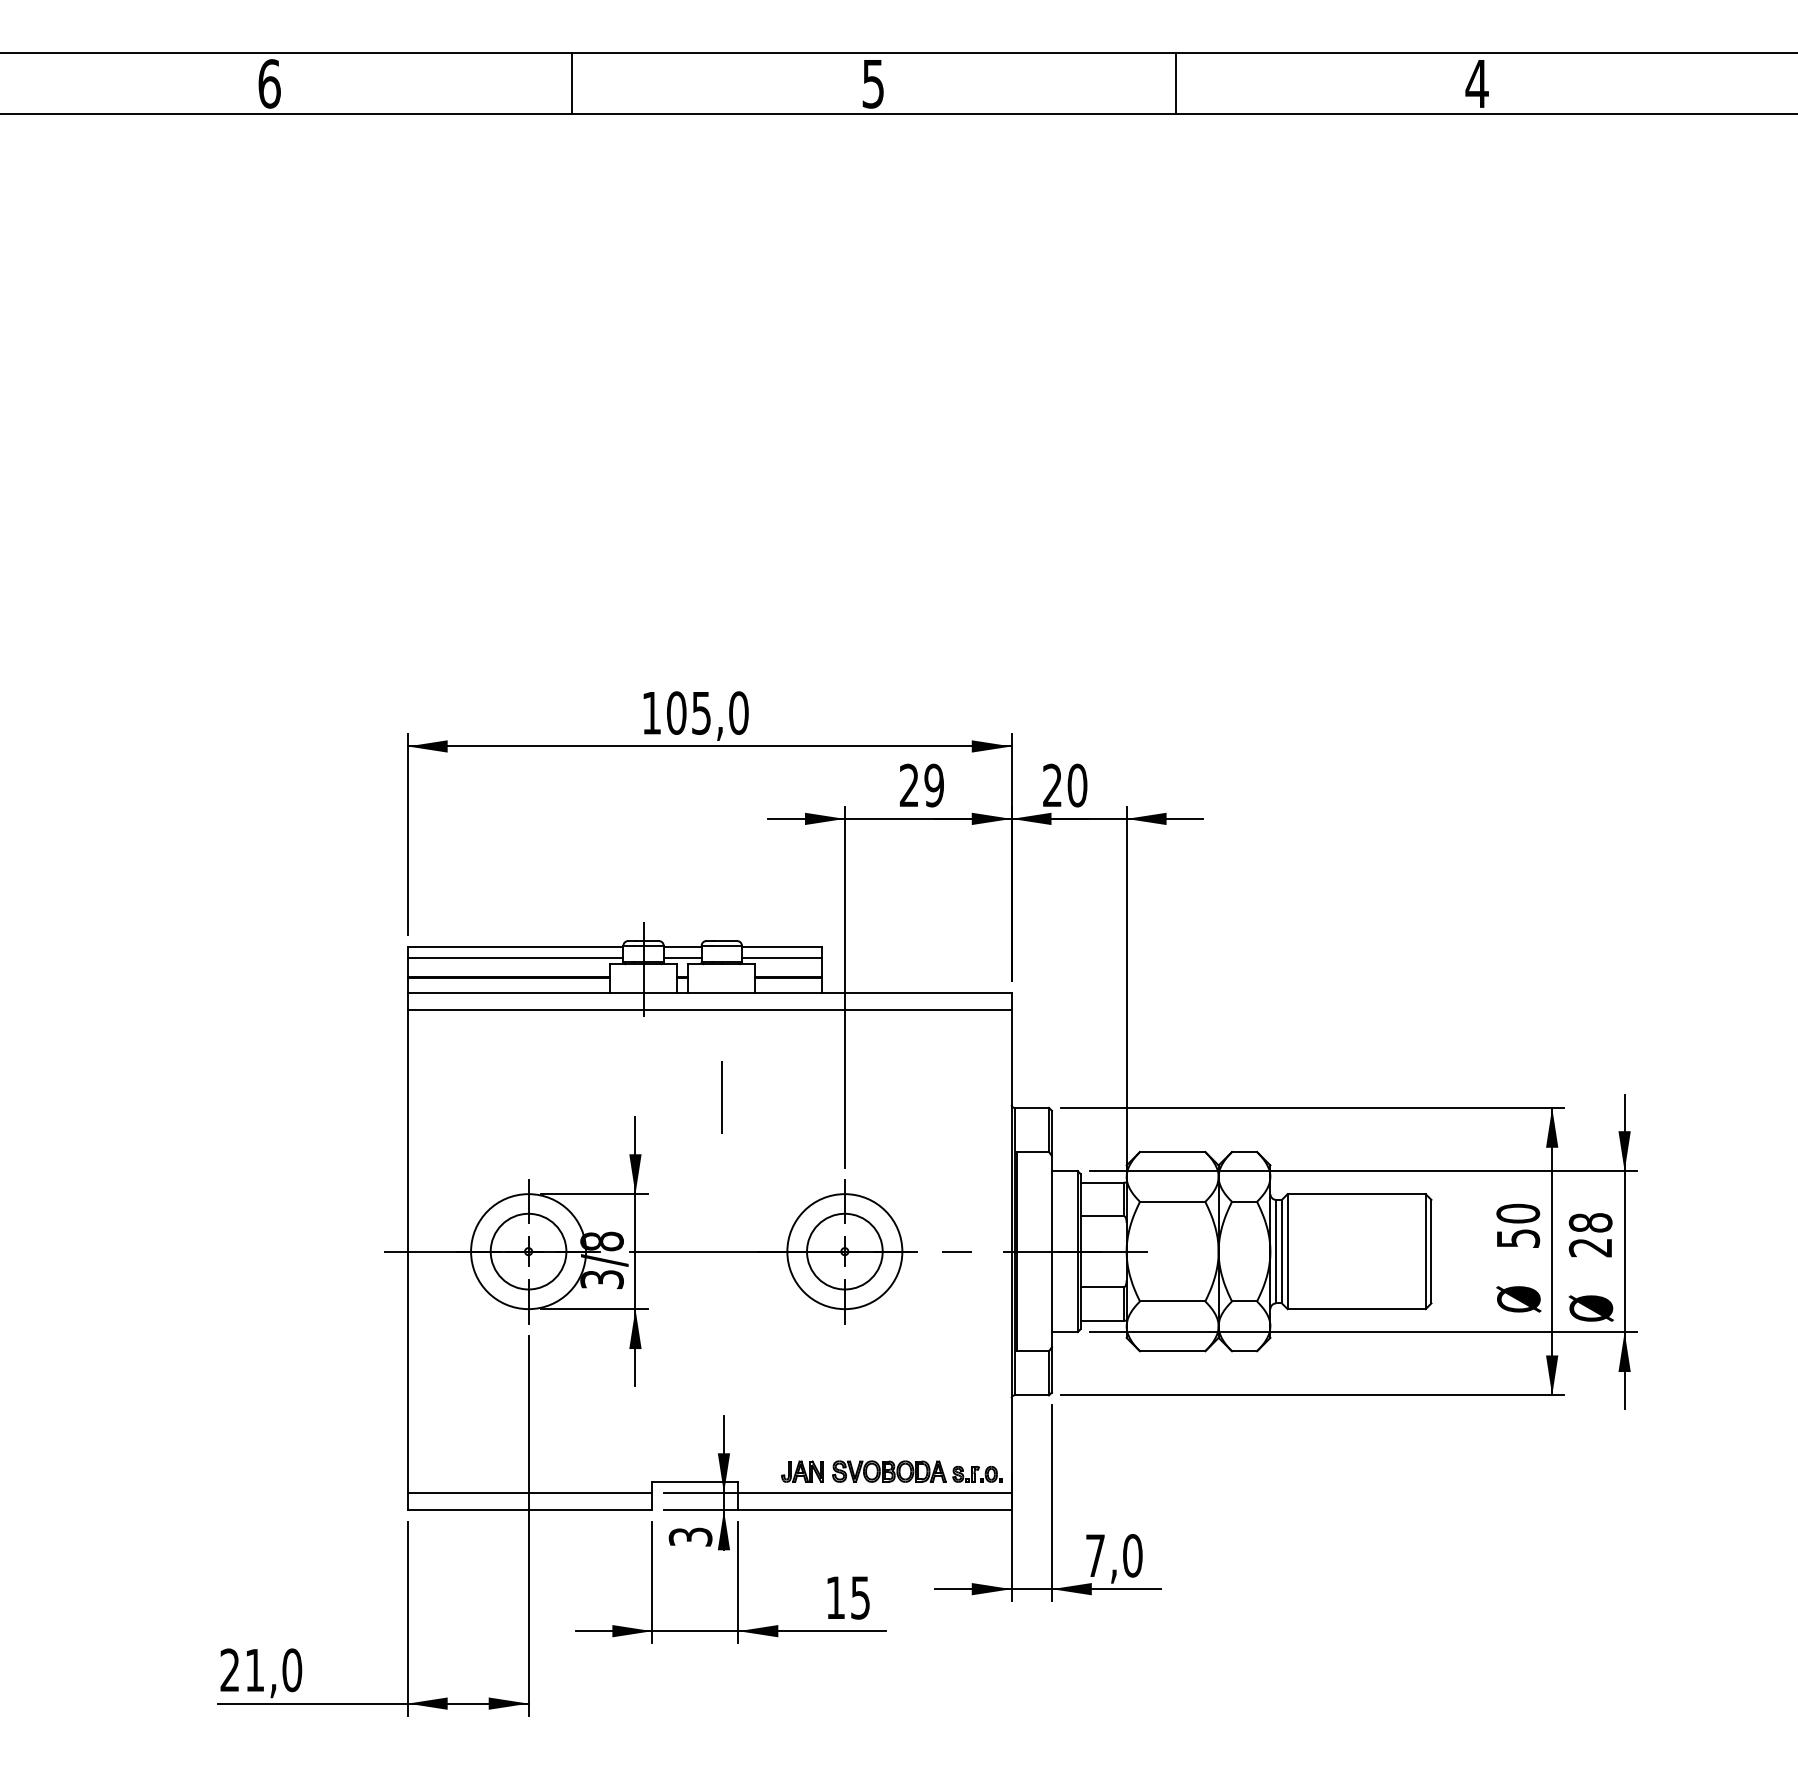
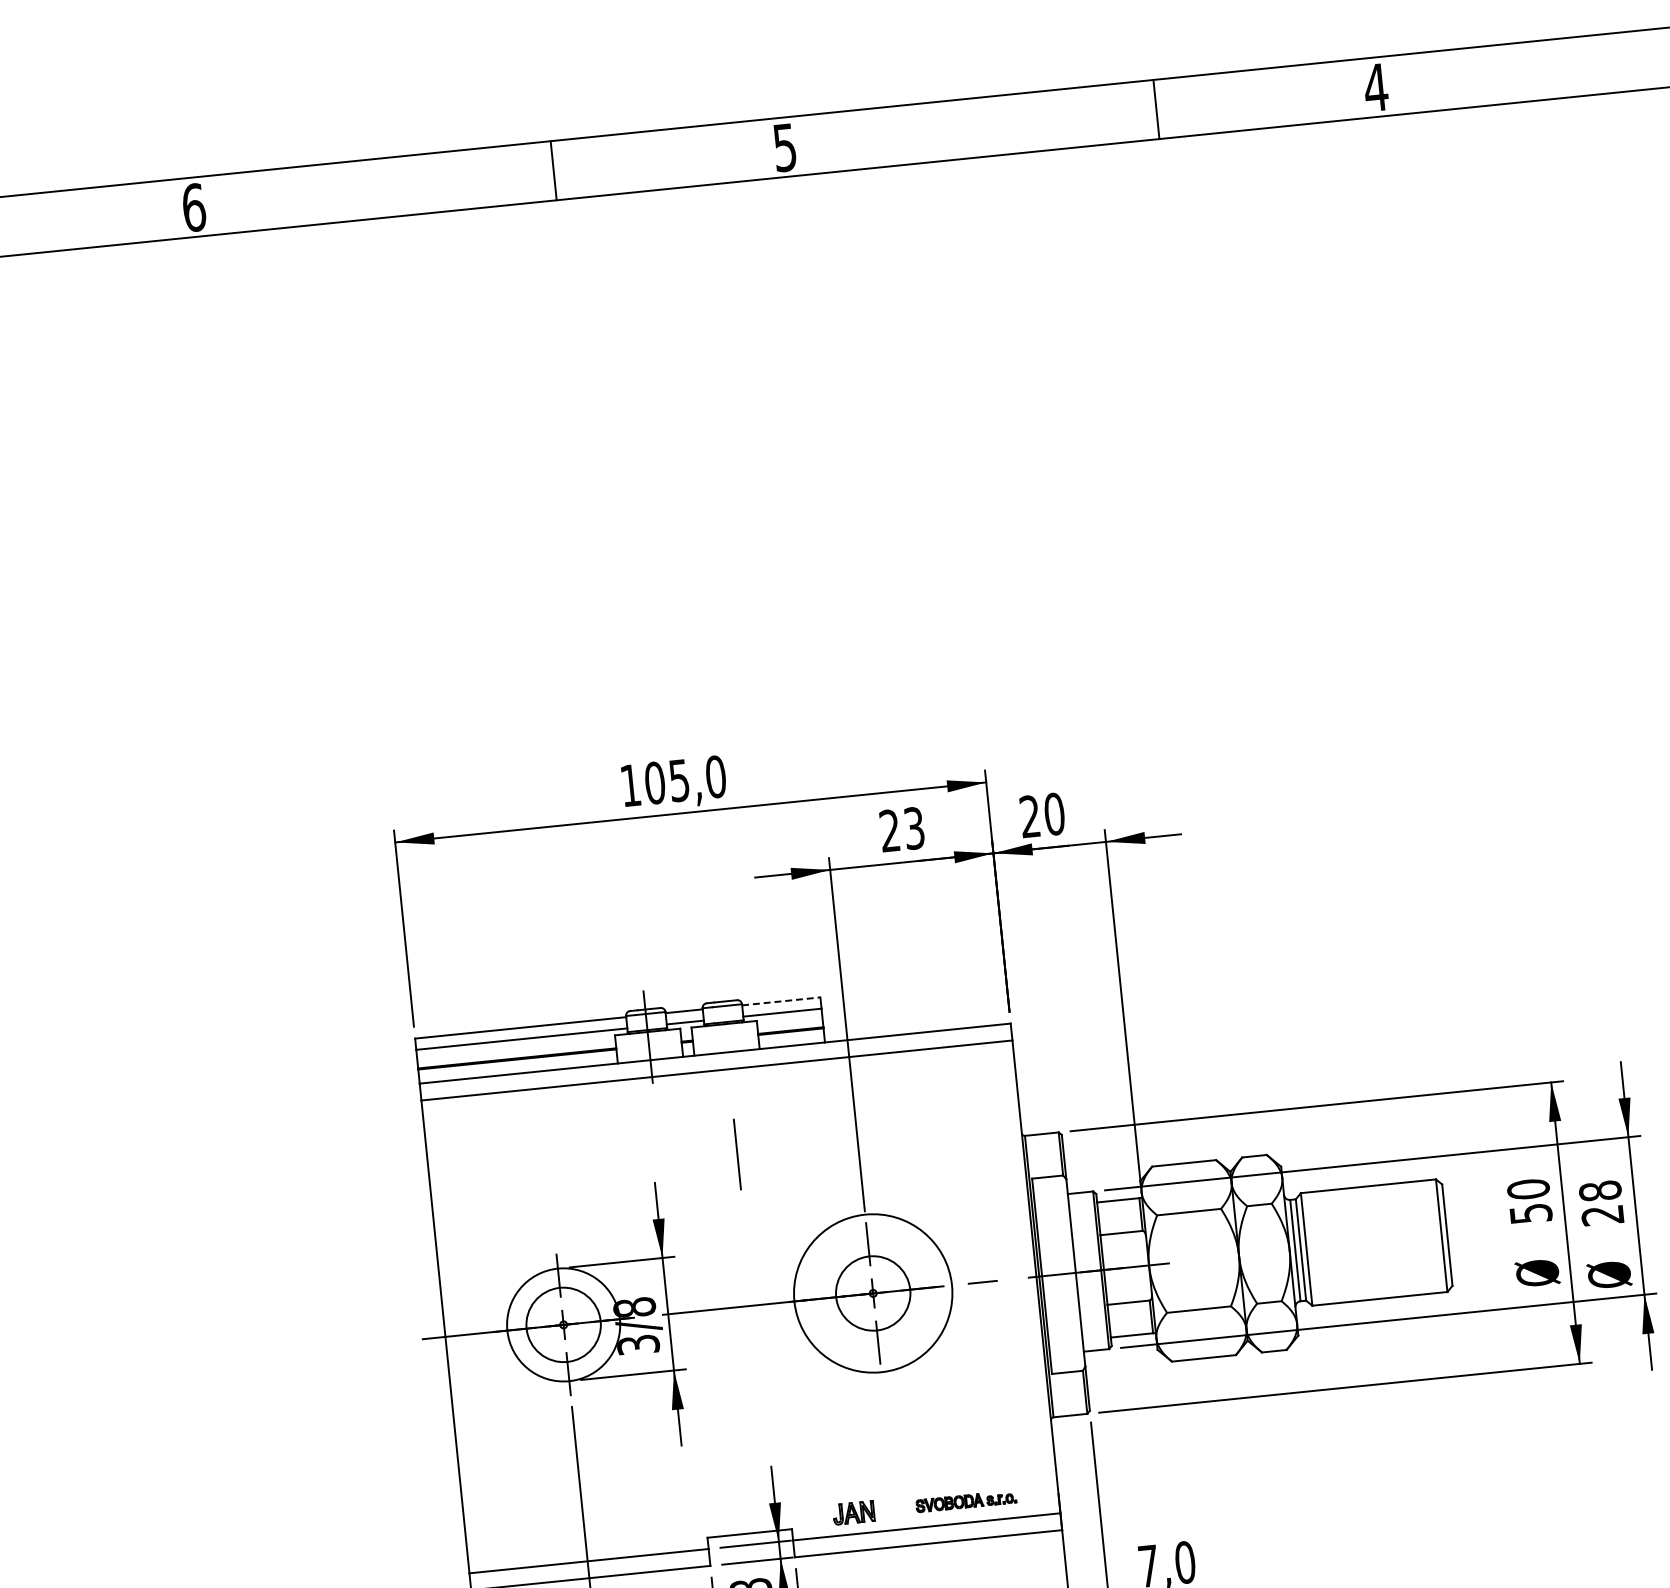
line: (572, 83) -> (554, 170), moved
line: (1175, 83) -> (1156, 109), moved
text: (933, 785) -> (913, 828), 29 -> 23
line: (781, 946) -> (780, 1001), solid -> dashed
circle: (844, 1251) -> (872, 1293), size x1.4
part: (917, 1471) -> (966, 1501), size x0.6

